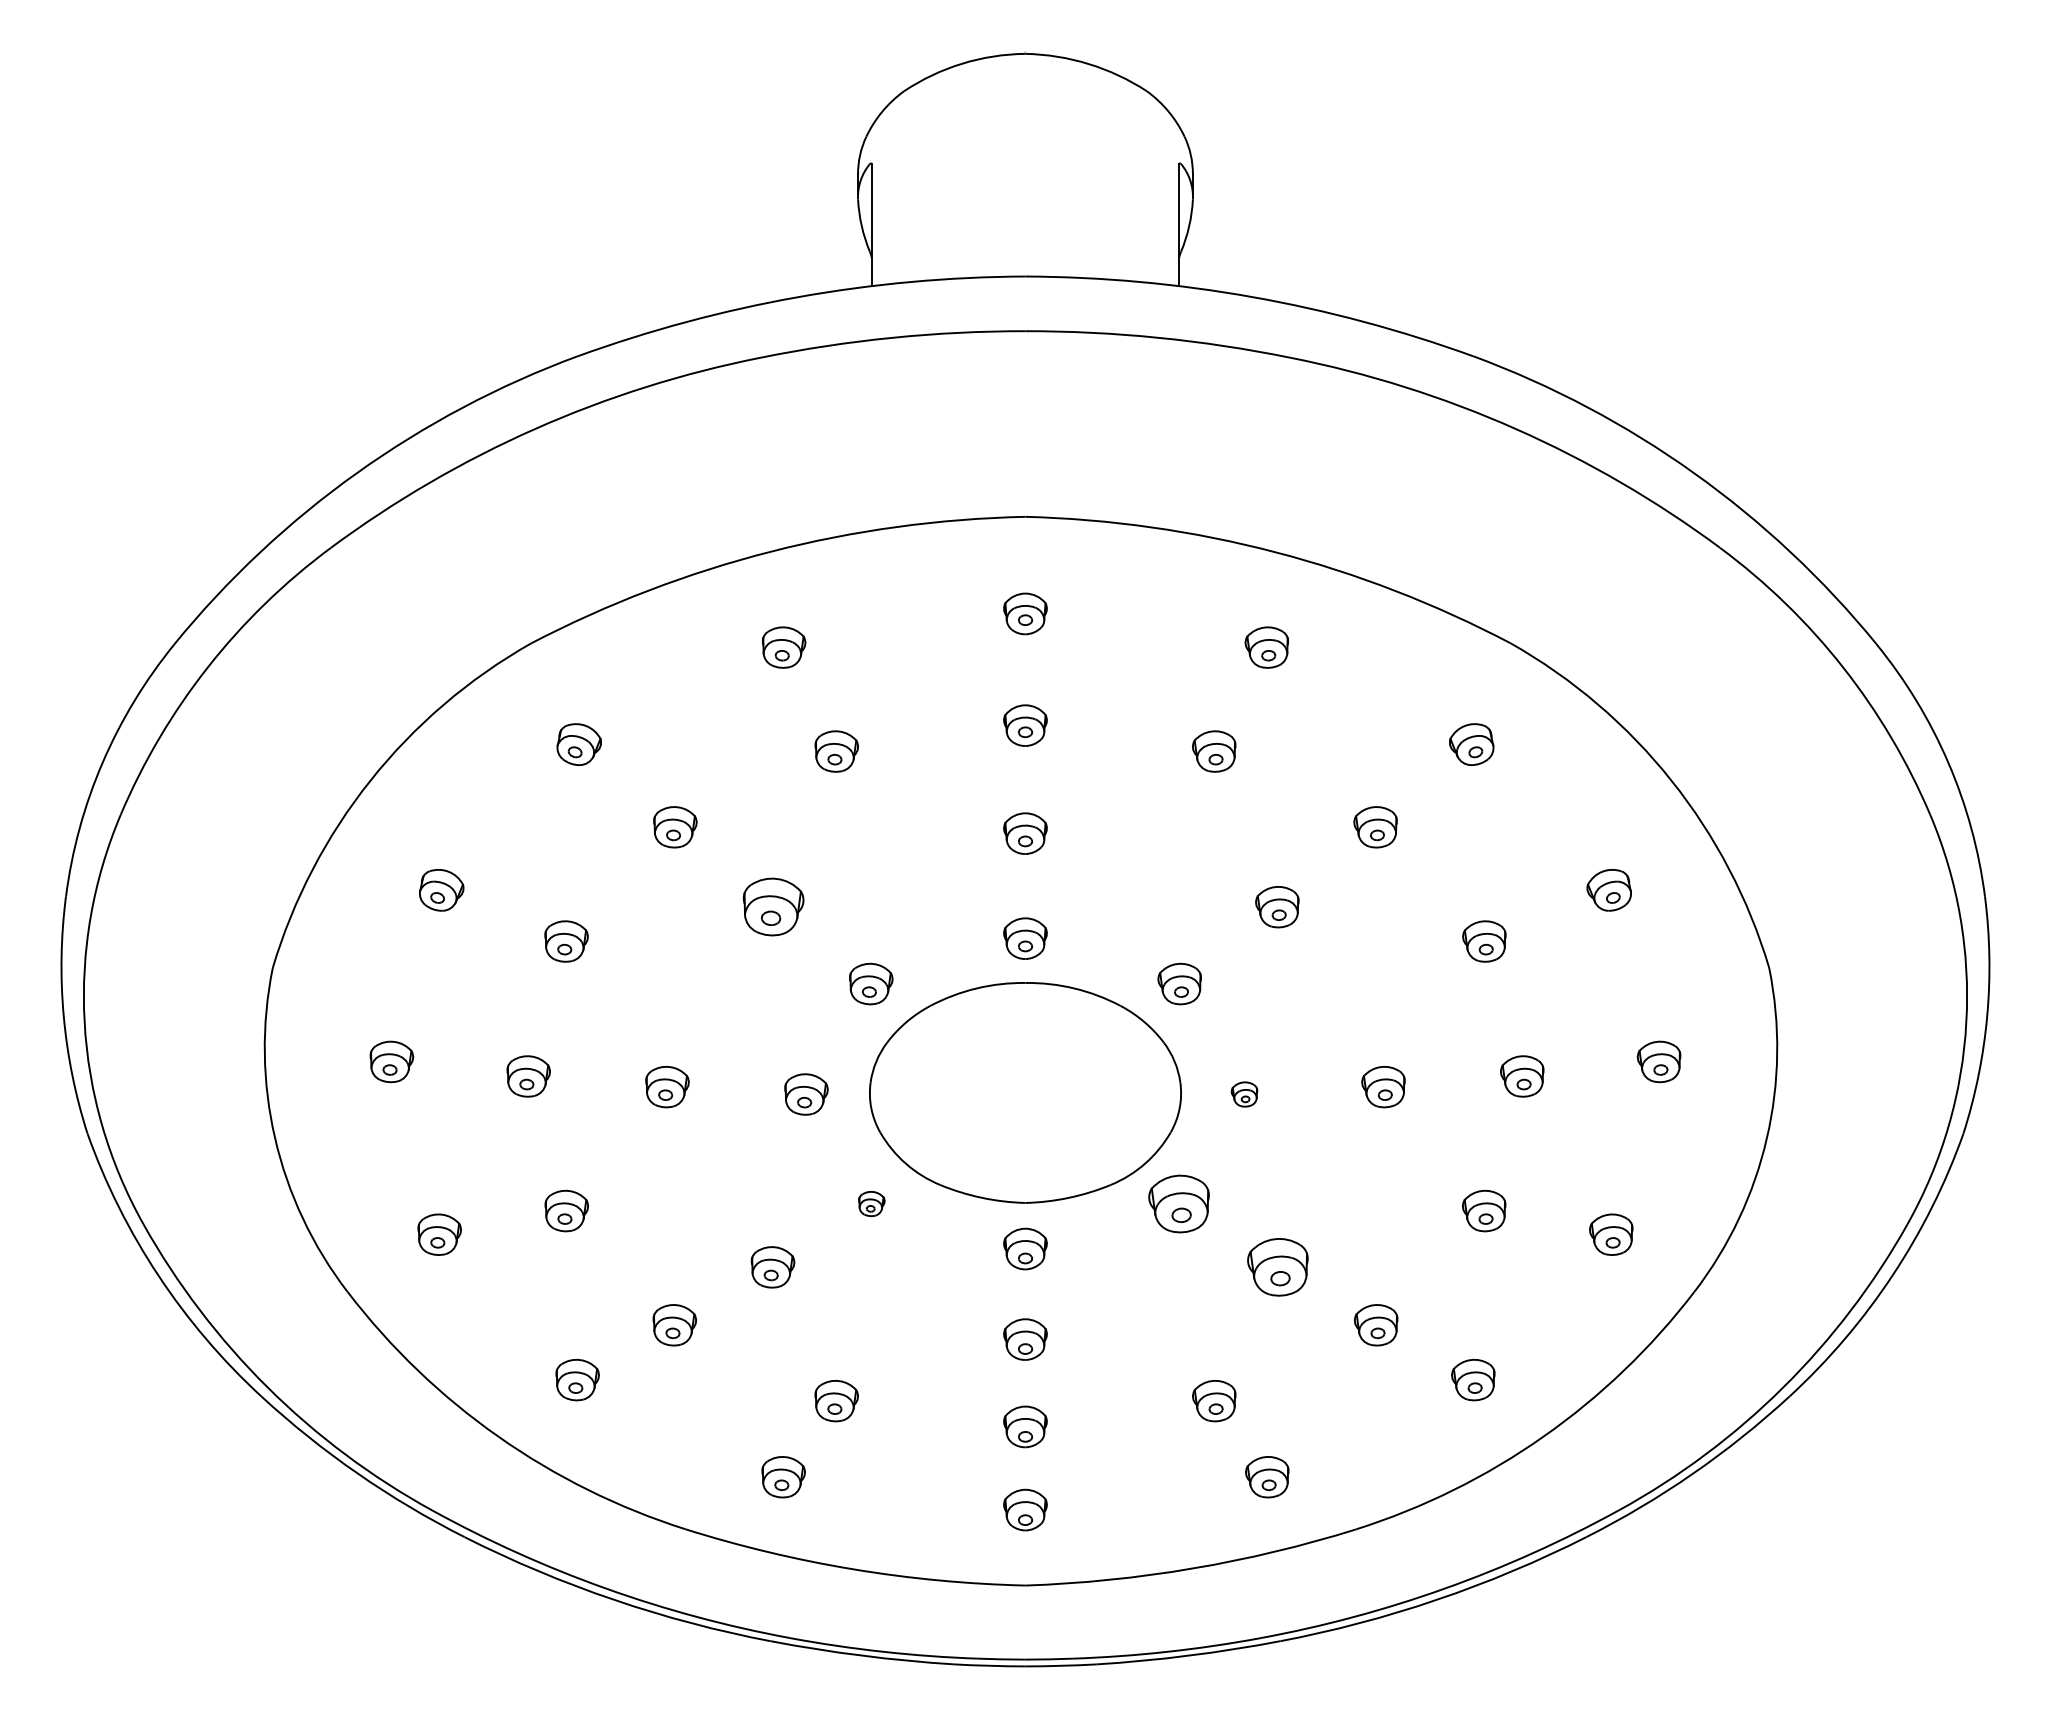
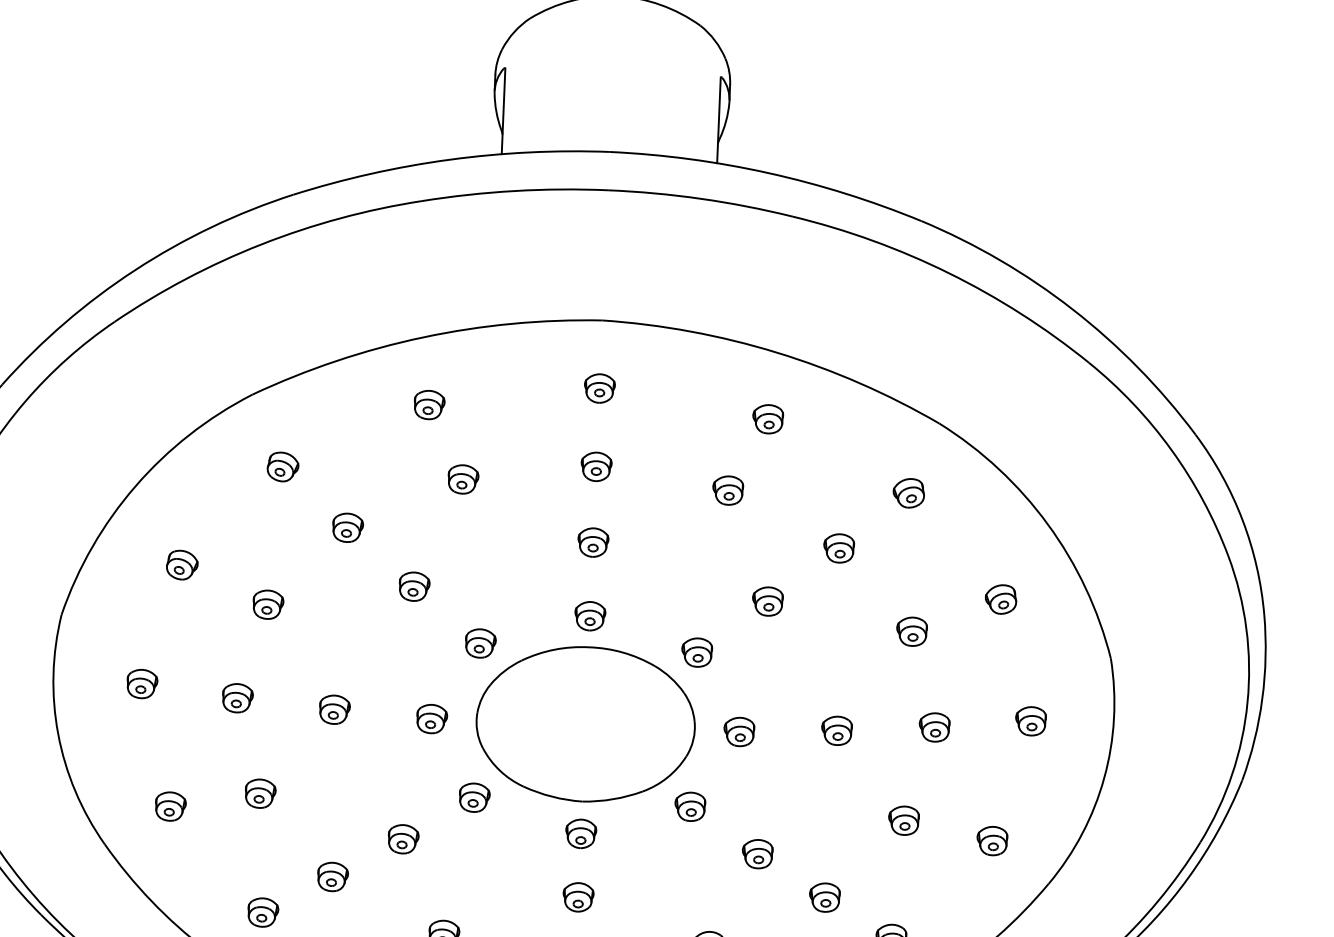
part: (773, 907) -> (414, 586), size x0.71
part: (1244, 1094) -> (739, 731), size x1.67
part: (871, 1203) -> (474, 797), size x1.67
part: (1179, 1203) -> (690, 806), size x0.71
part: (1277, 1267) -> (757, 854), size x0.71

